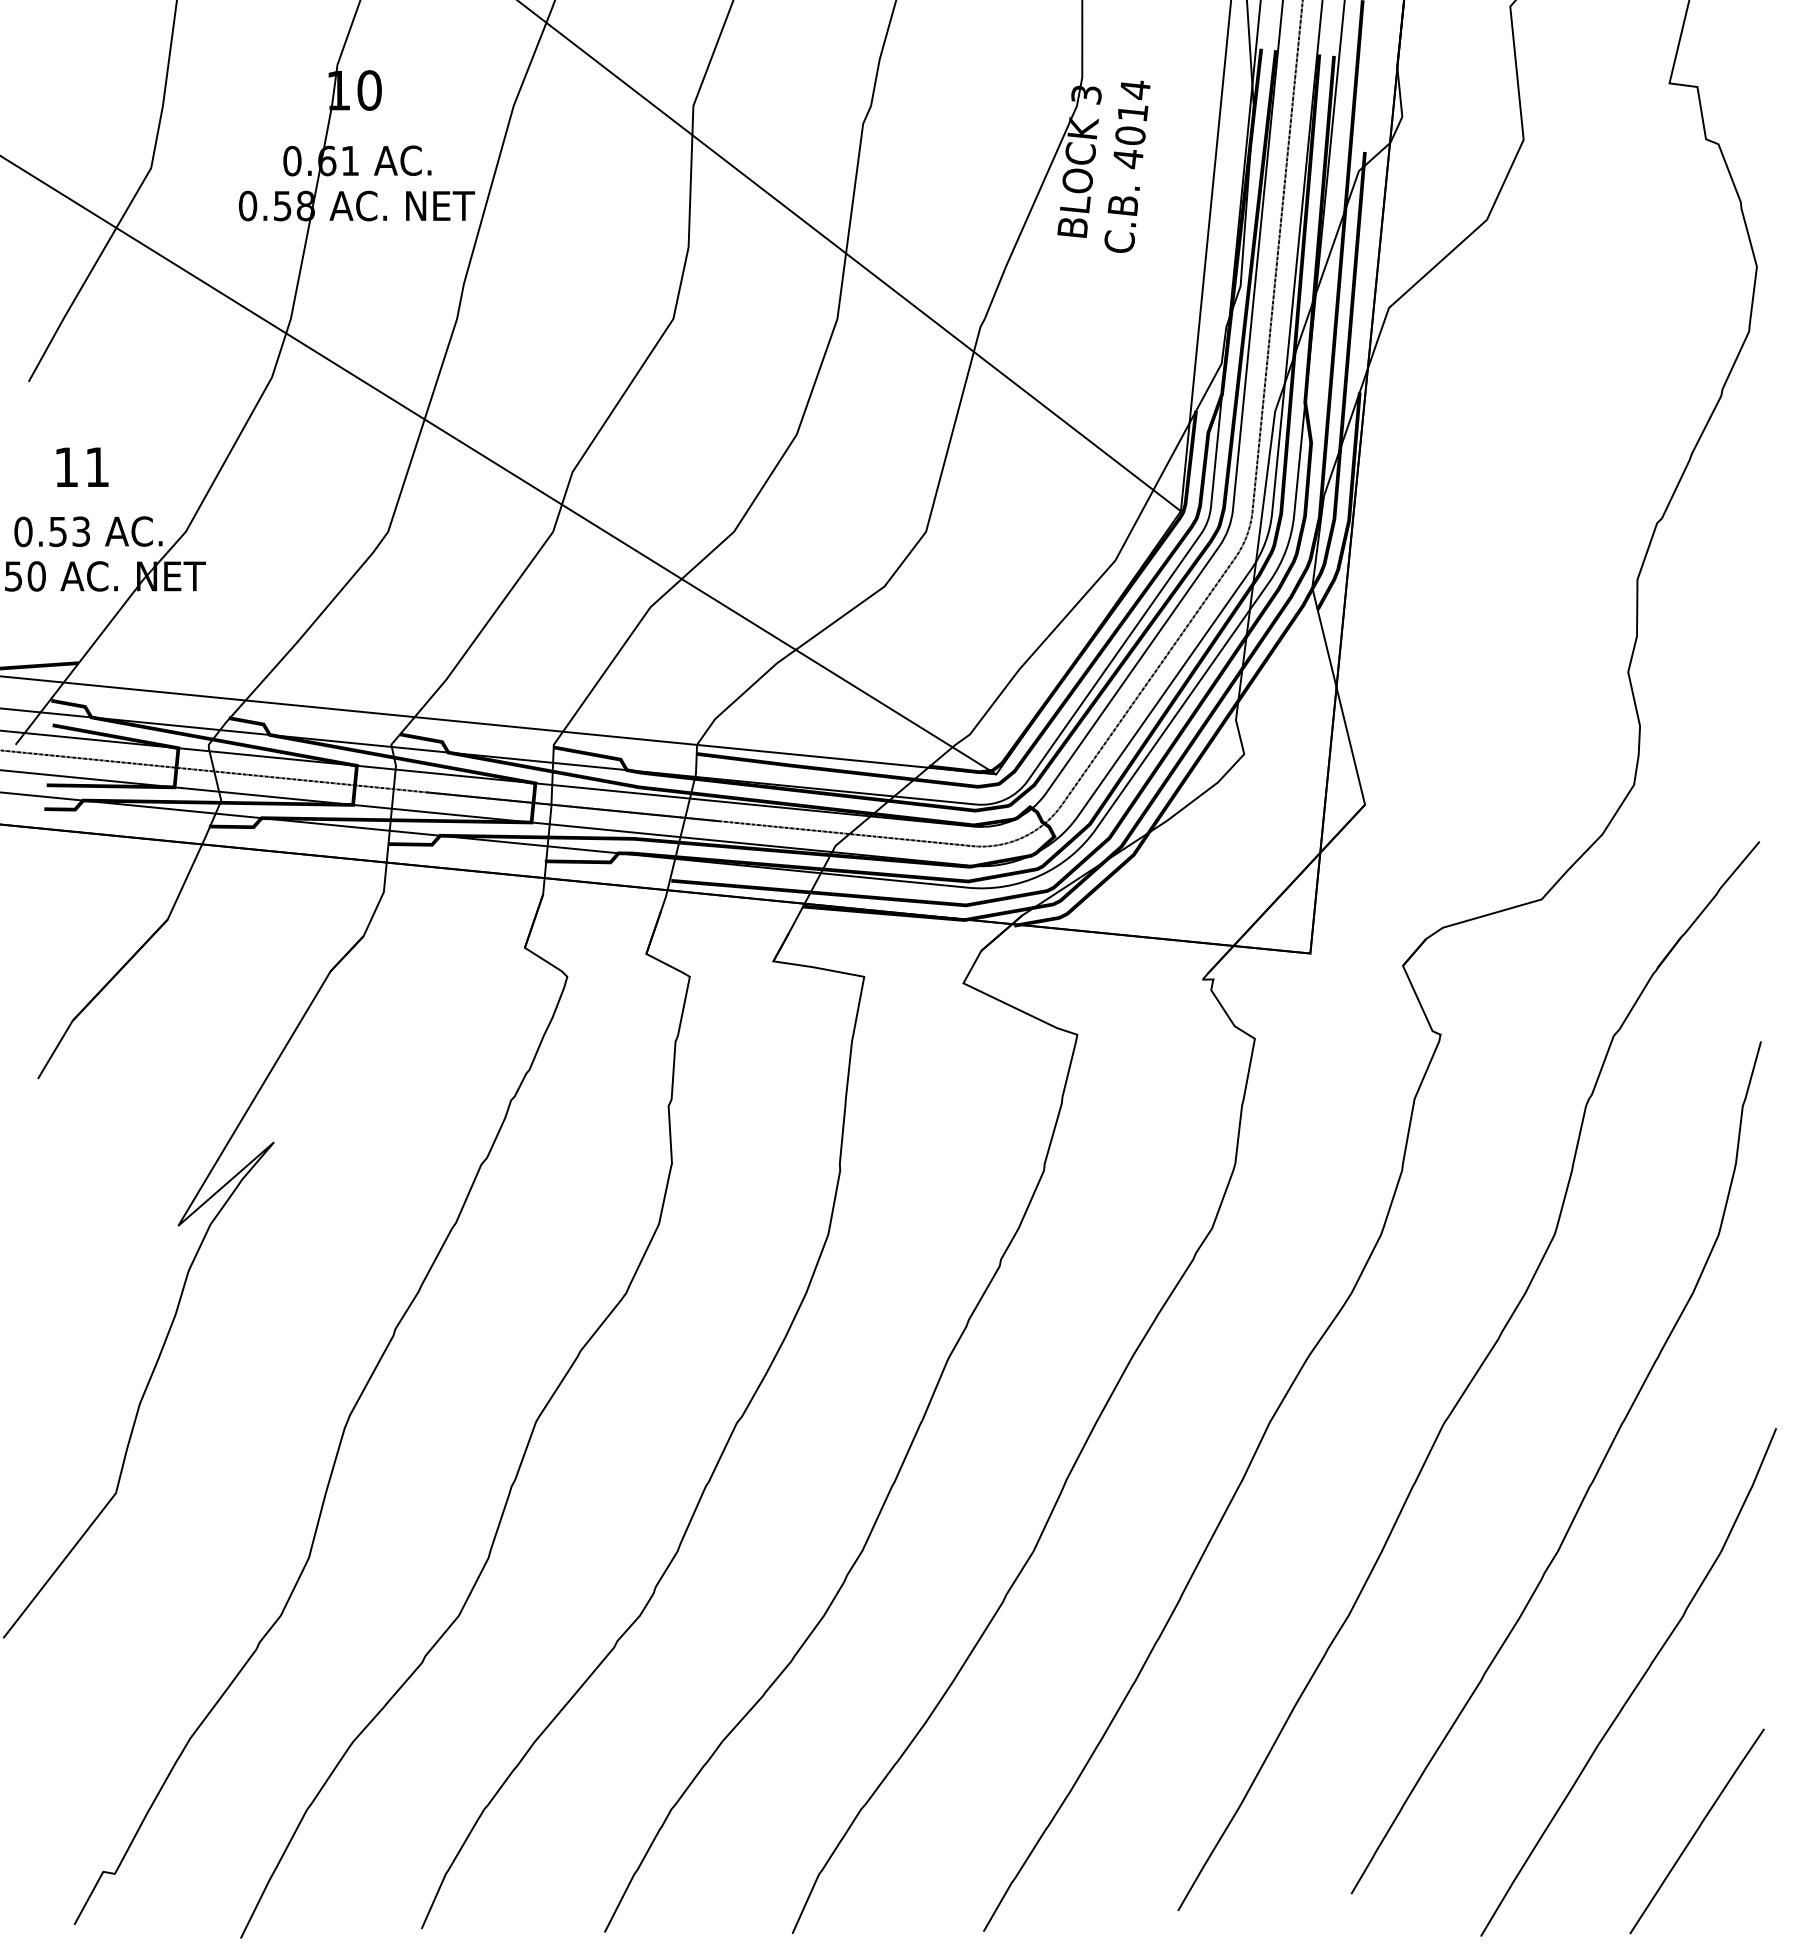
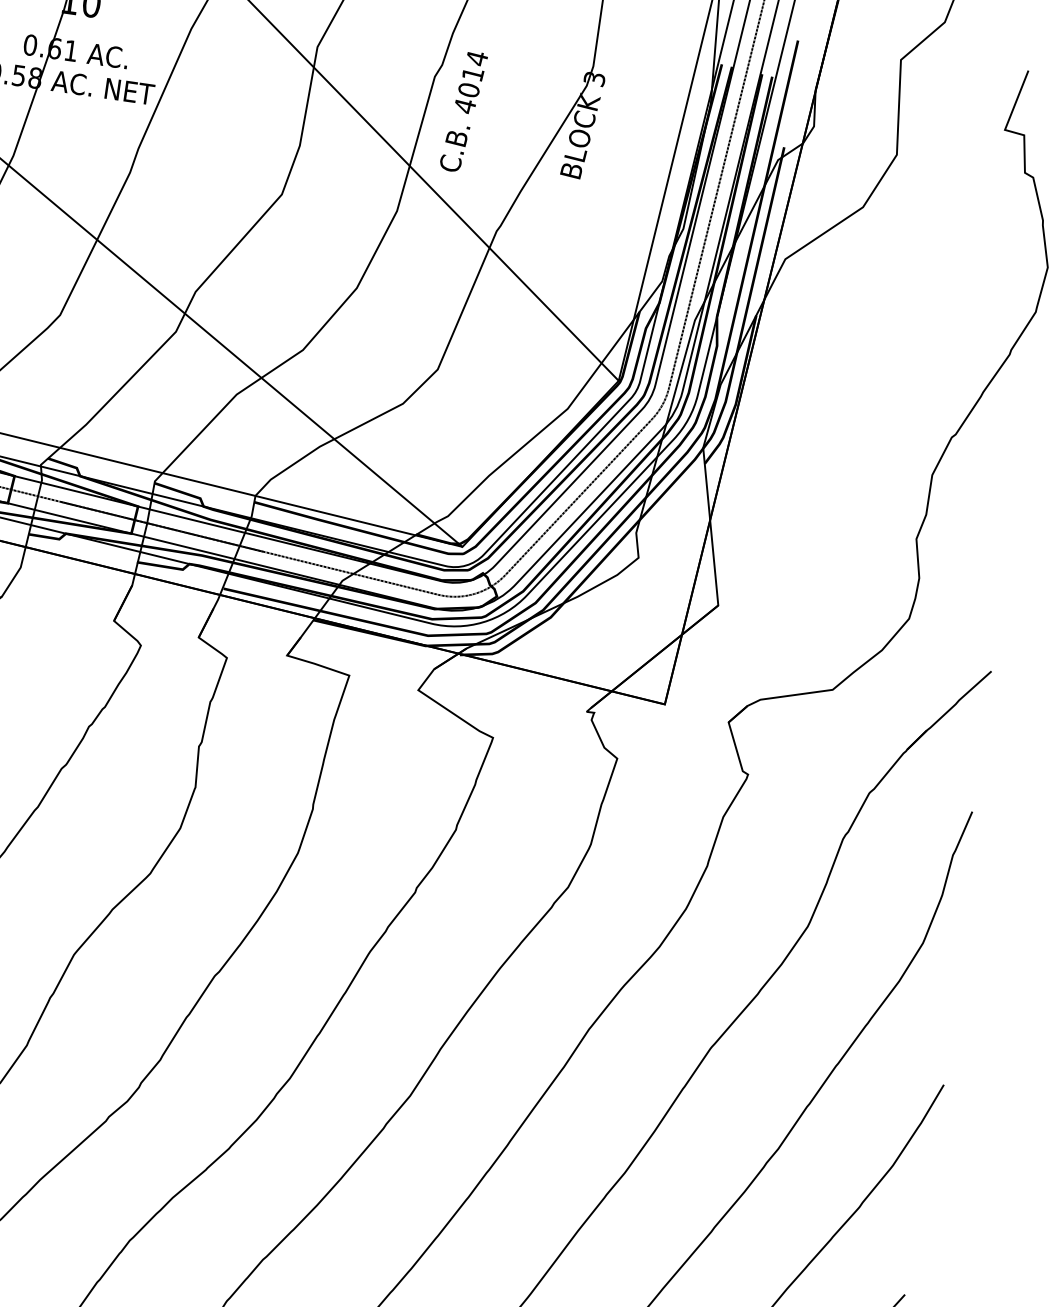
text: (1127, 166) -> (463, 111), moved

